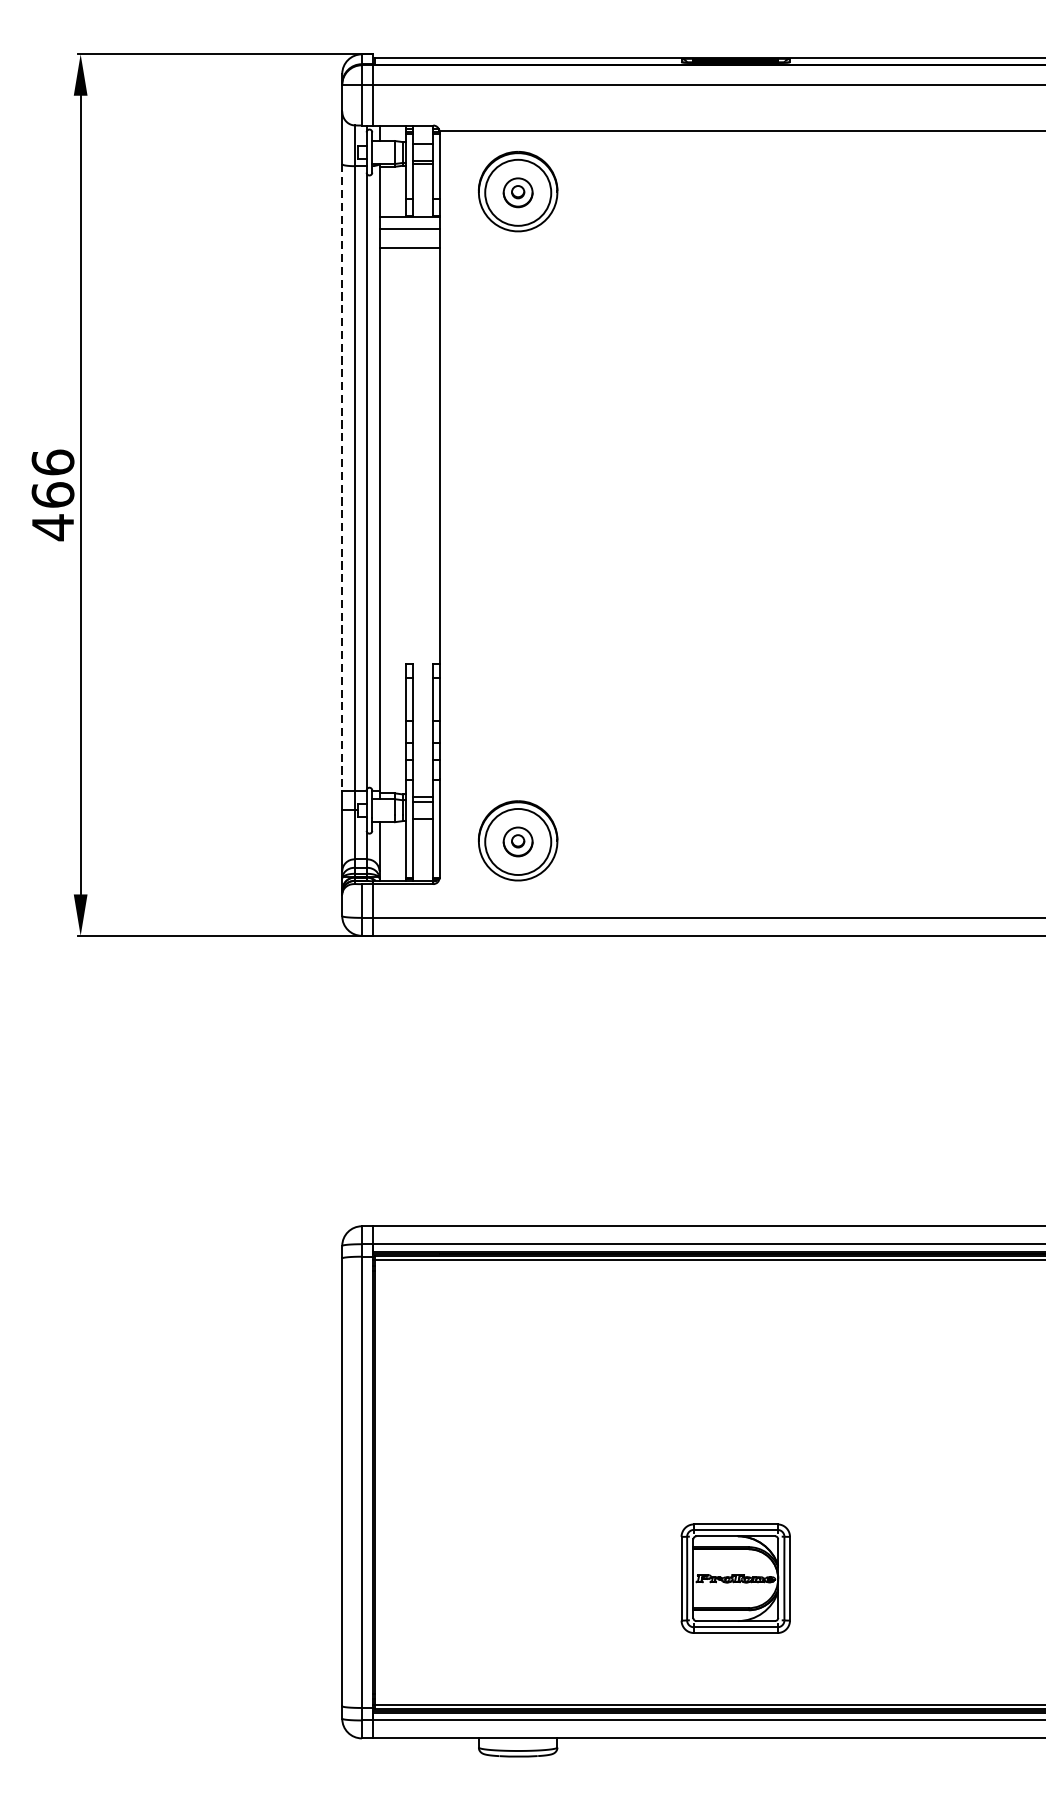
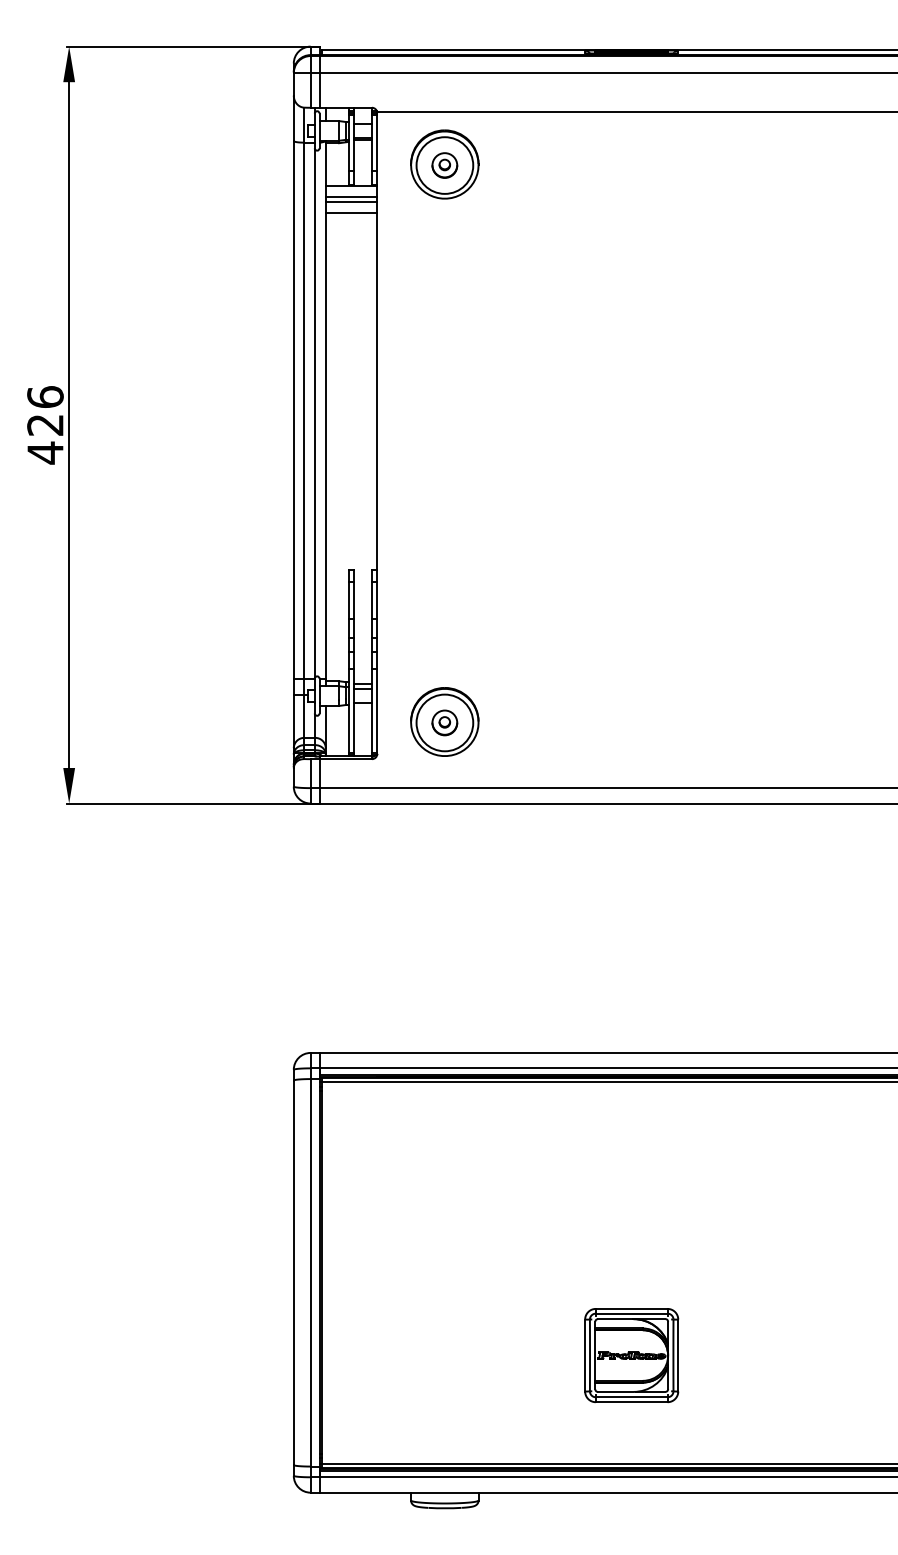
line: (409, 235) -> (351, 202), added
line: (341, 476) -> (293, 409), dashed -> solid
text: (53, 494) -> (45, 424), 466 -> 426

